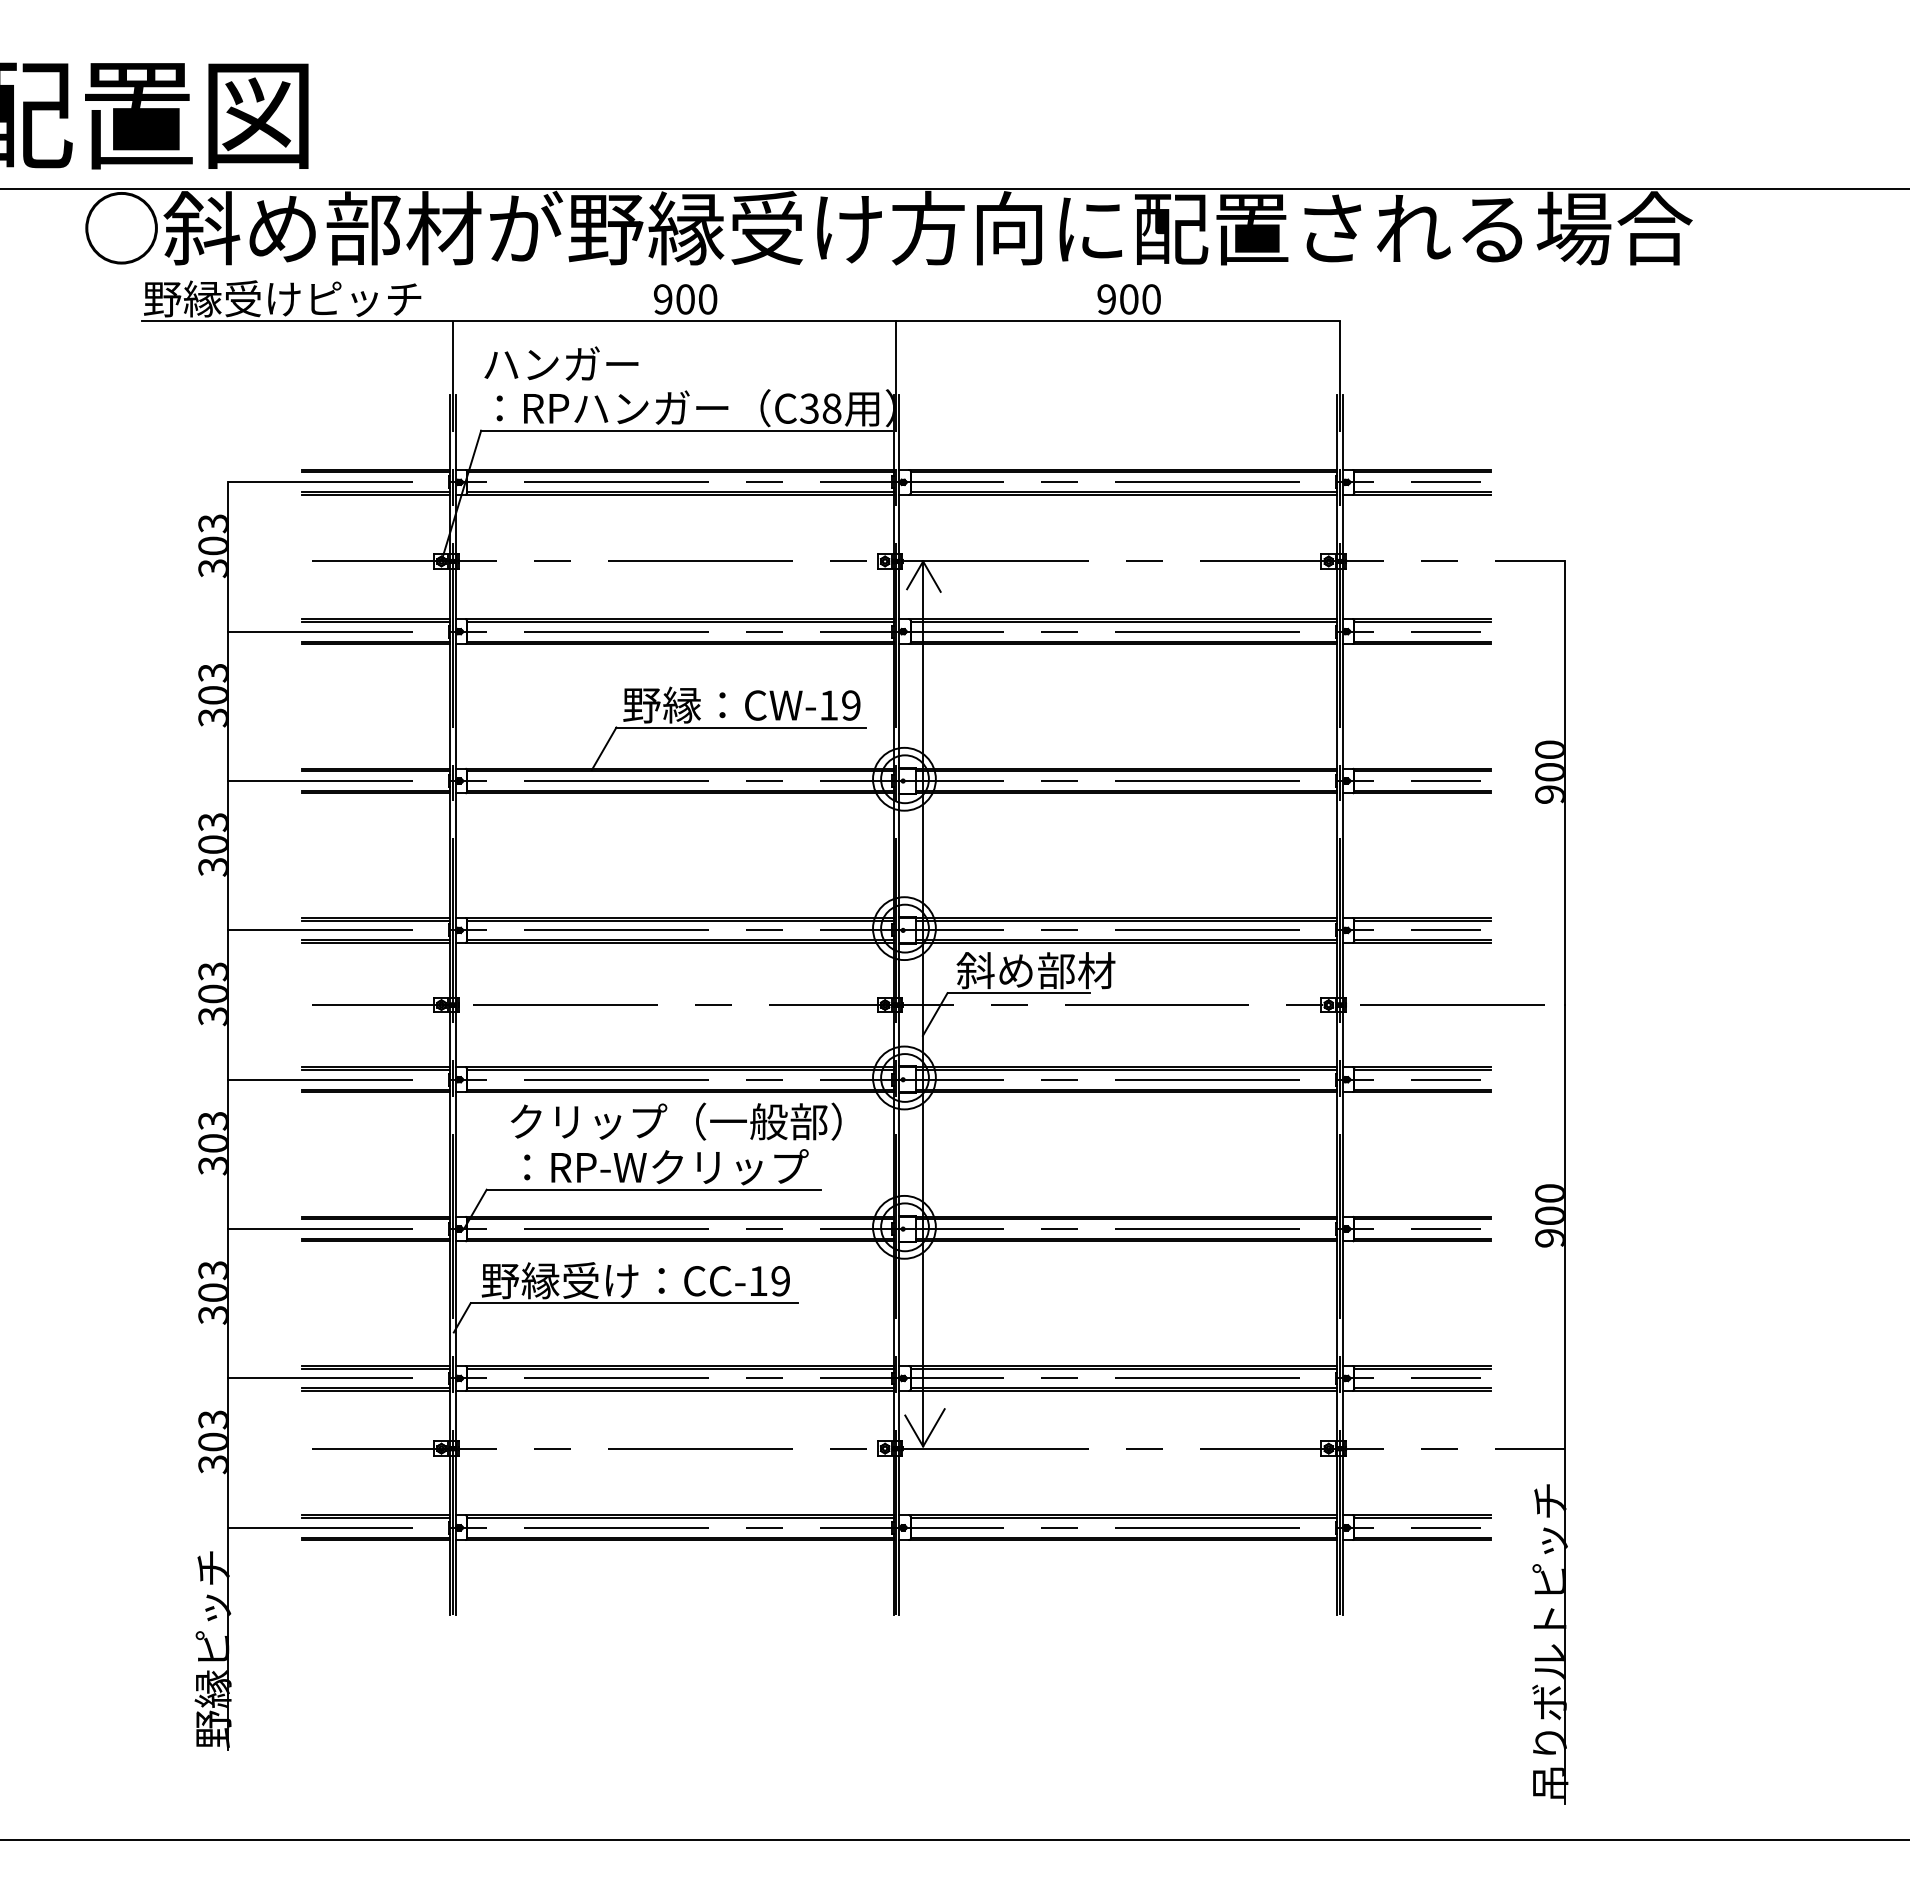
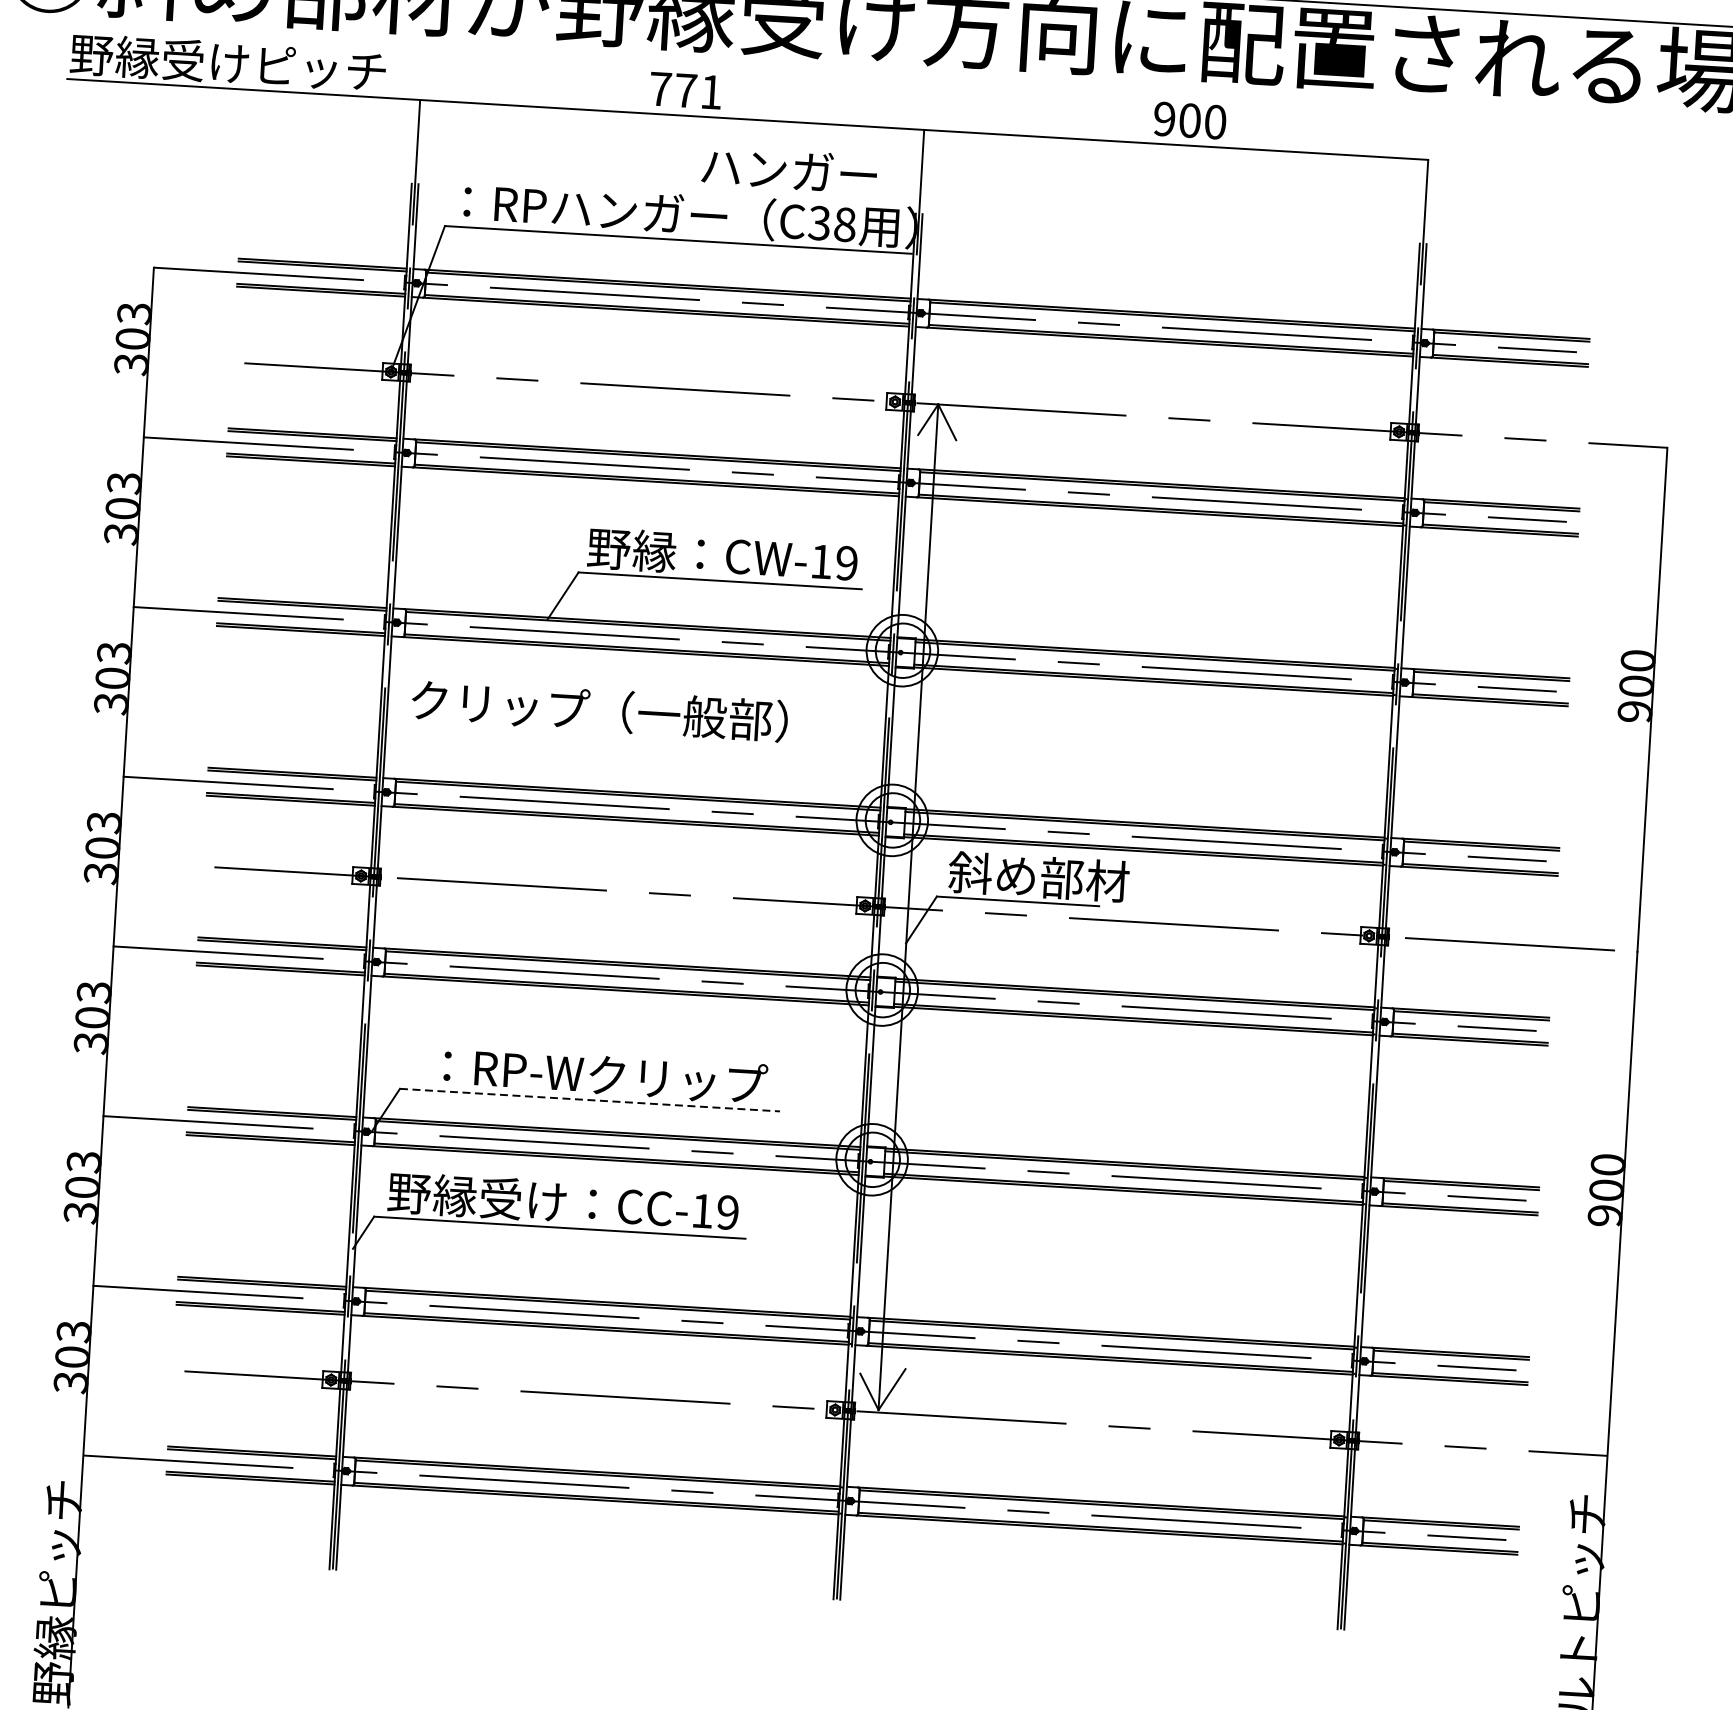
text: (685, 299) -> (685, 90), 900 -> 771
text: (561, 363) -> (789, 169), moved
text: (676, 1121) -> (600, 710), moved
line: (654, 1189) -> (590, 1099), solid -> dashed

